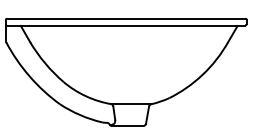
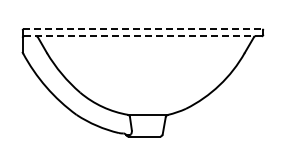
line: (126, 18) -> (143, 29), solid -> dashed
line: (125, 25) -> (142, 36), solid -> dashed

